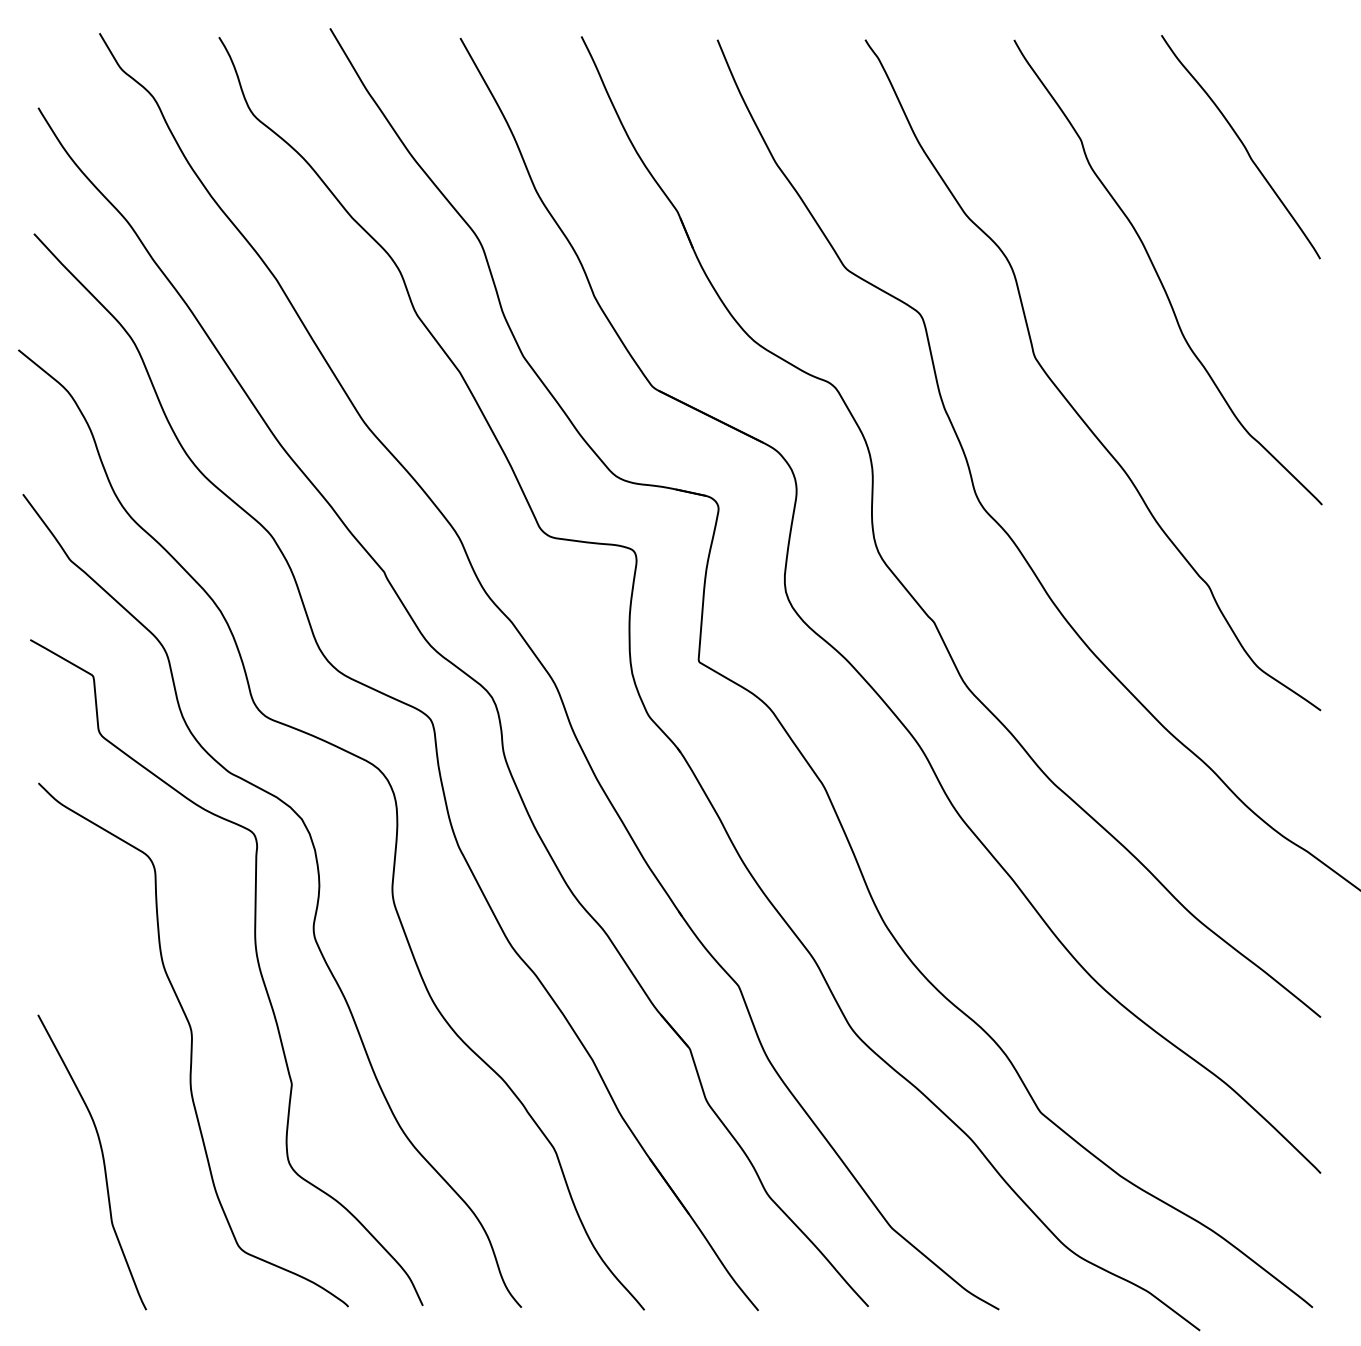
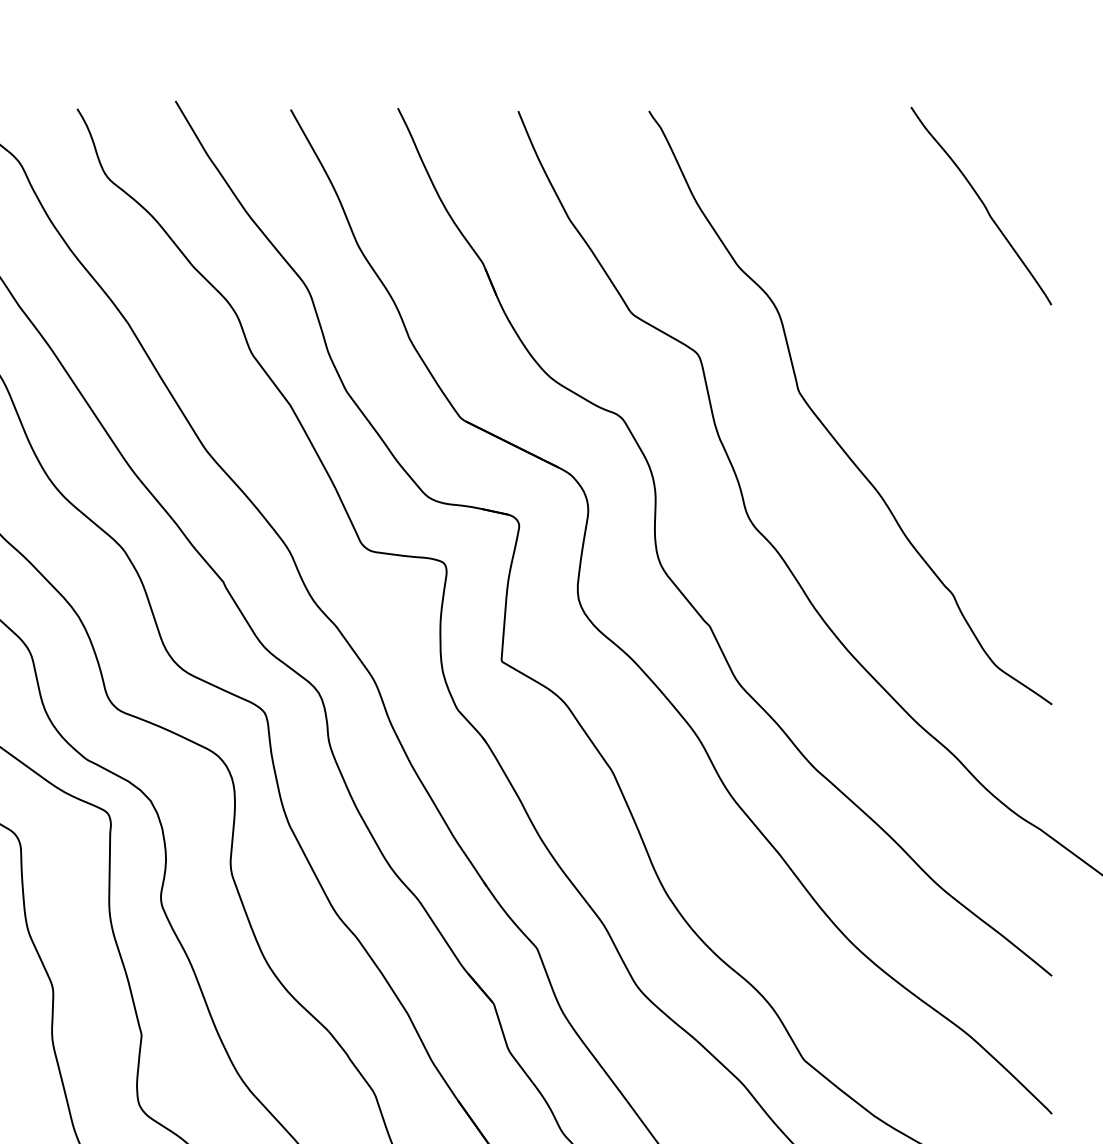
curve: (1159, 276) -> (909, 320), removed

